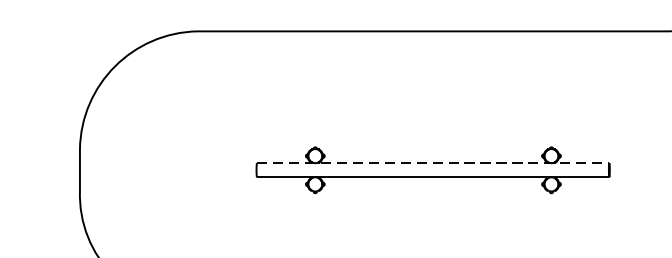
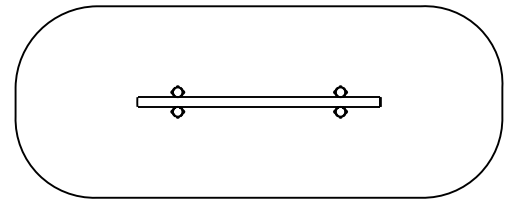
line: (433, 163) -> (259, 97), dashed -> solid

